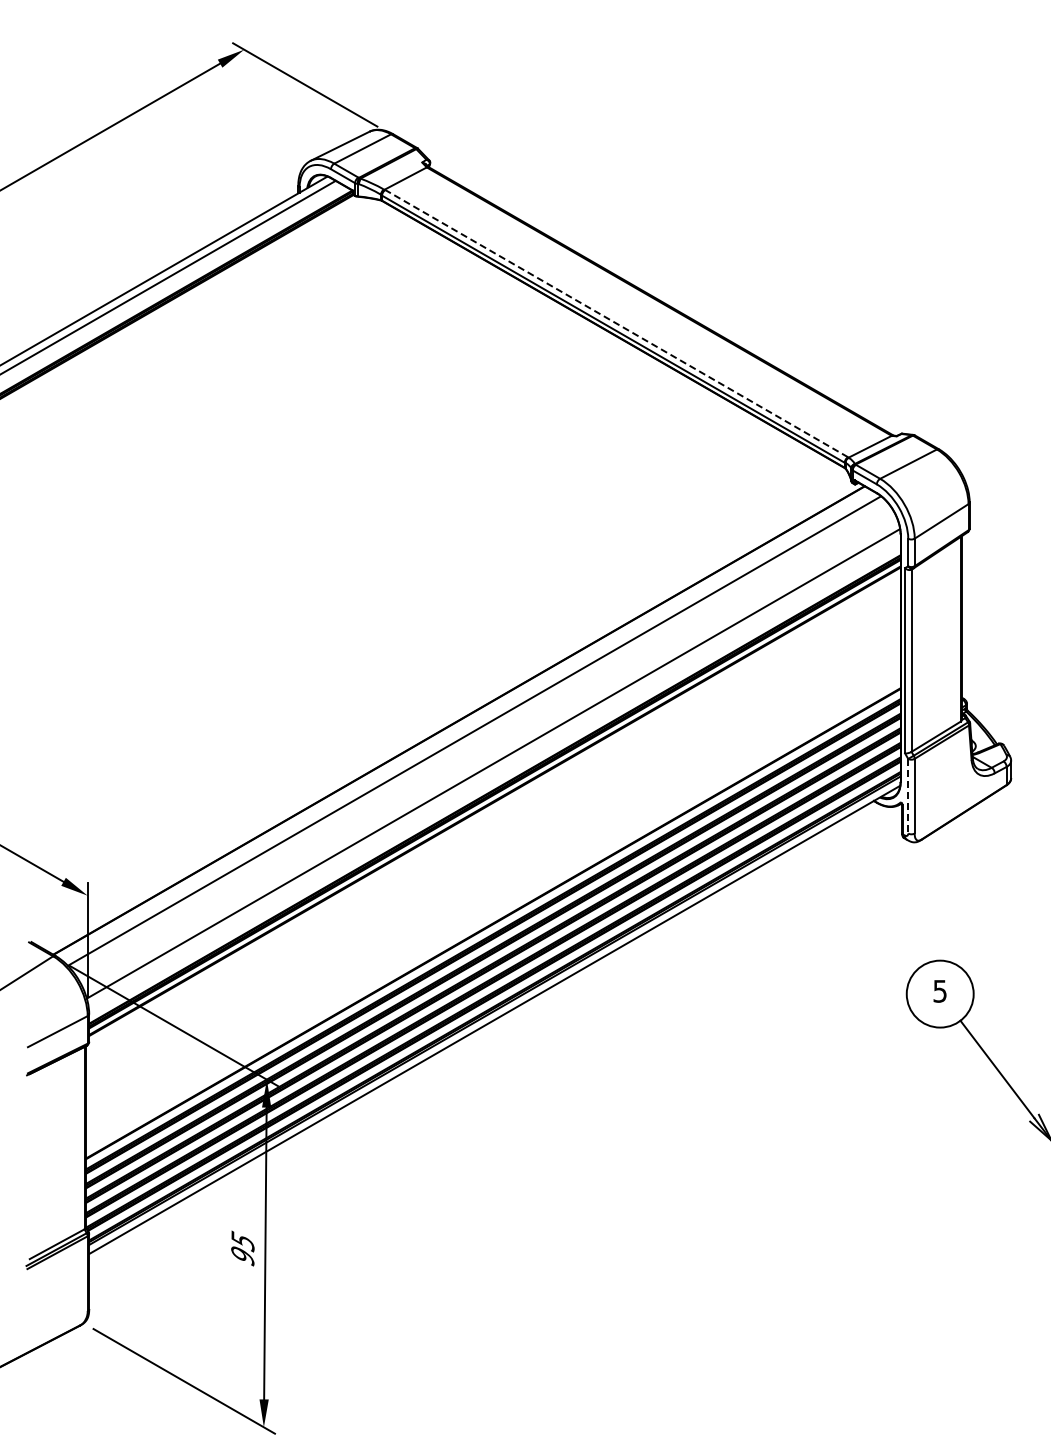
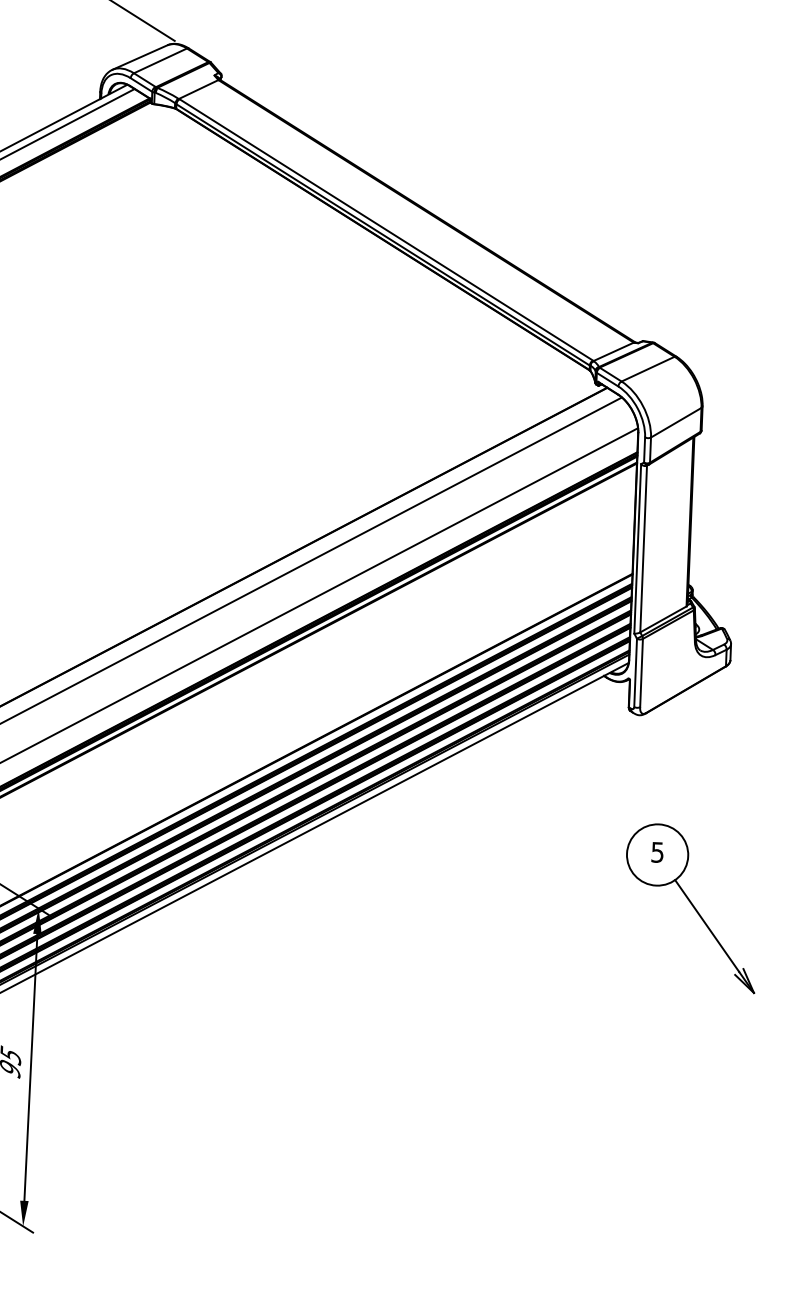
line: (616, 323) -> (386, 229), dashed -> solid
line: (908, 796) -> (635, 673), dashed -> solid

